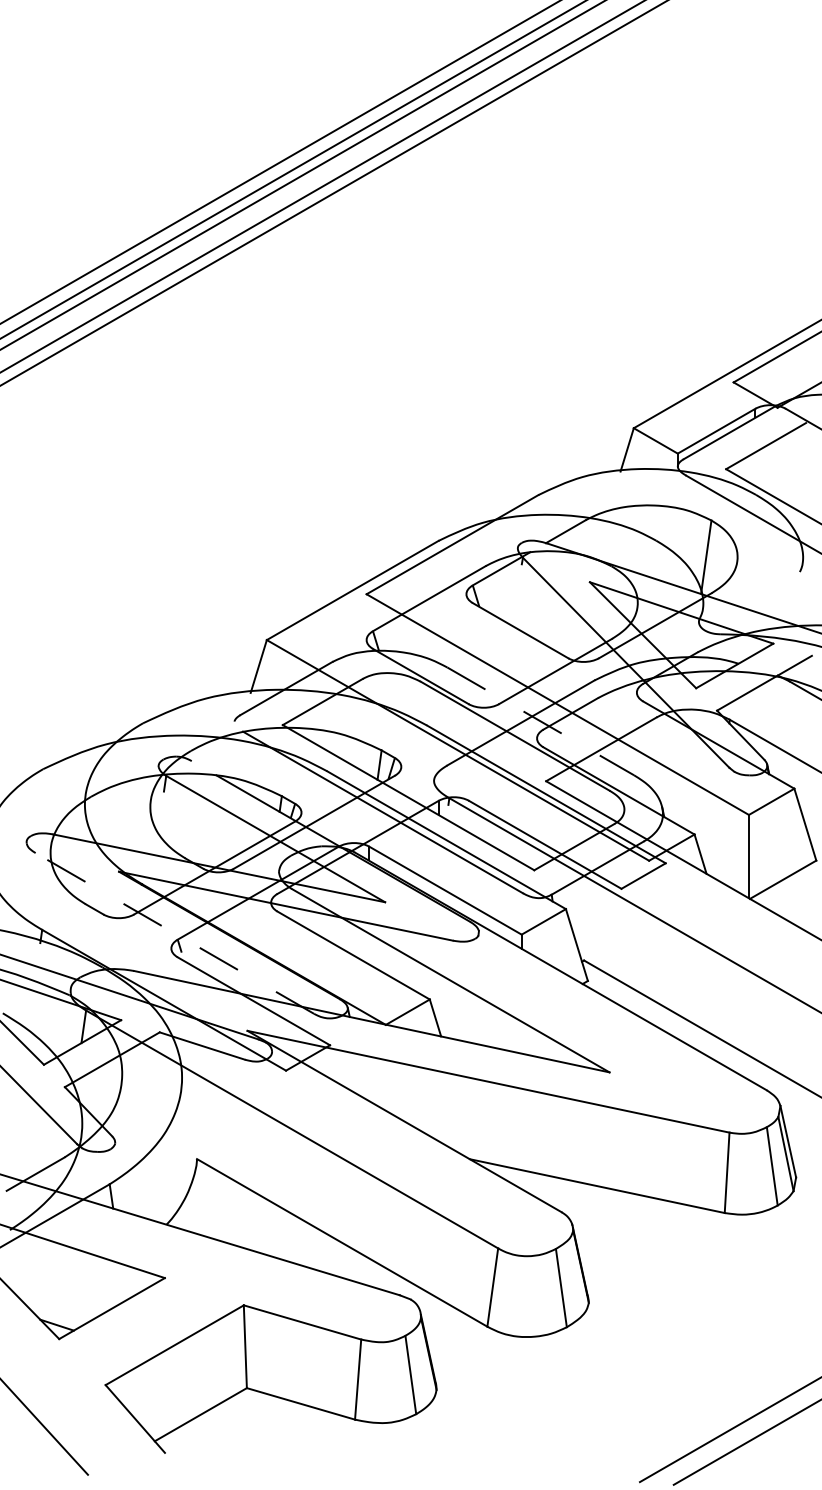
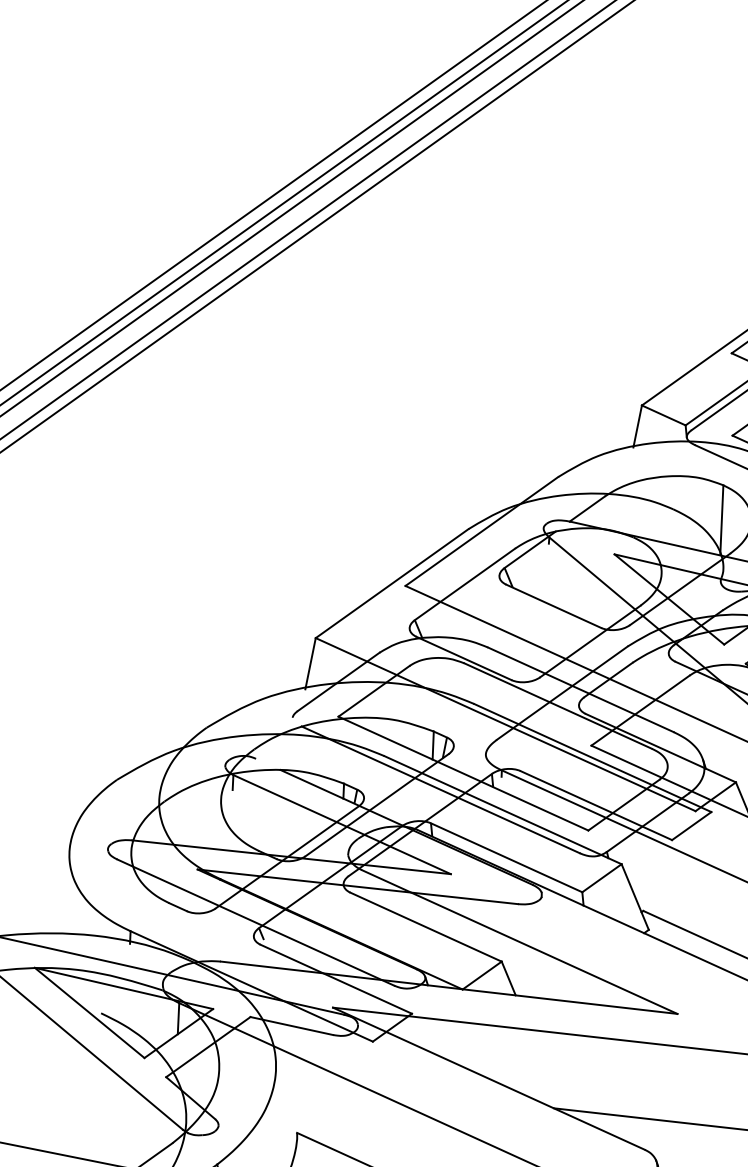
line: (540, 721) -> (580, 689), dashed -> solid
line: (174, 933) -> (255, 922), dashed -> solid

